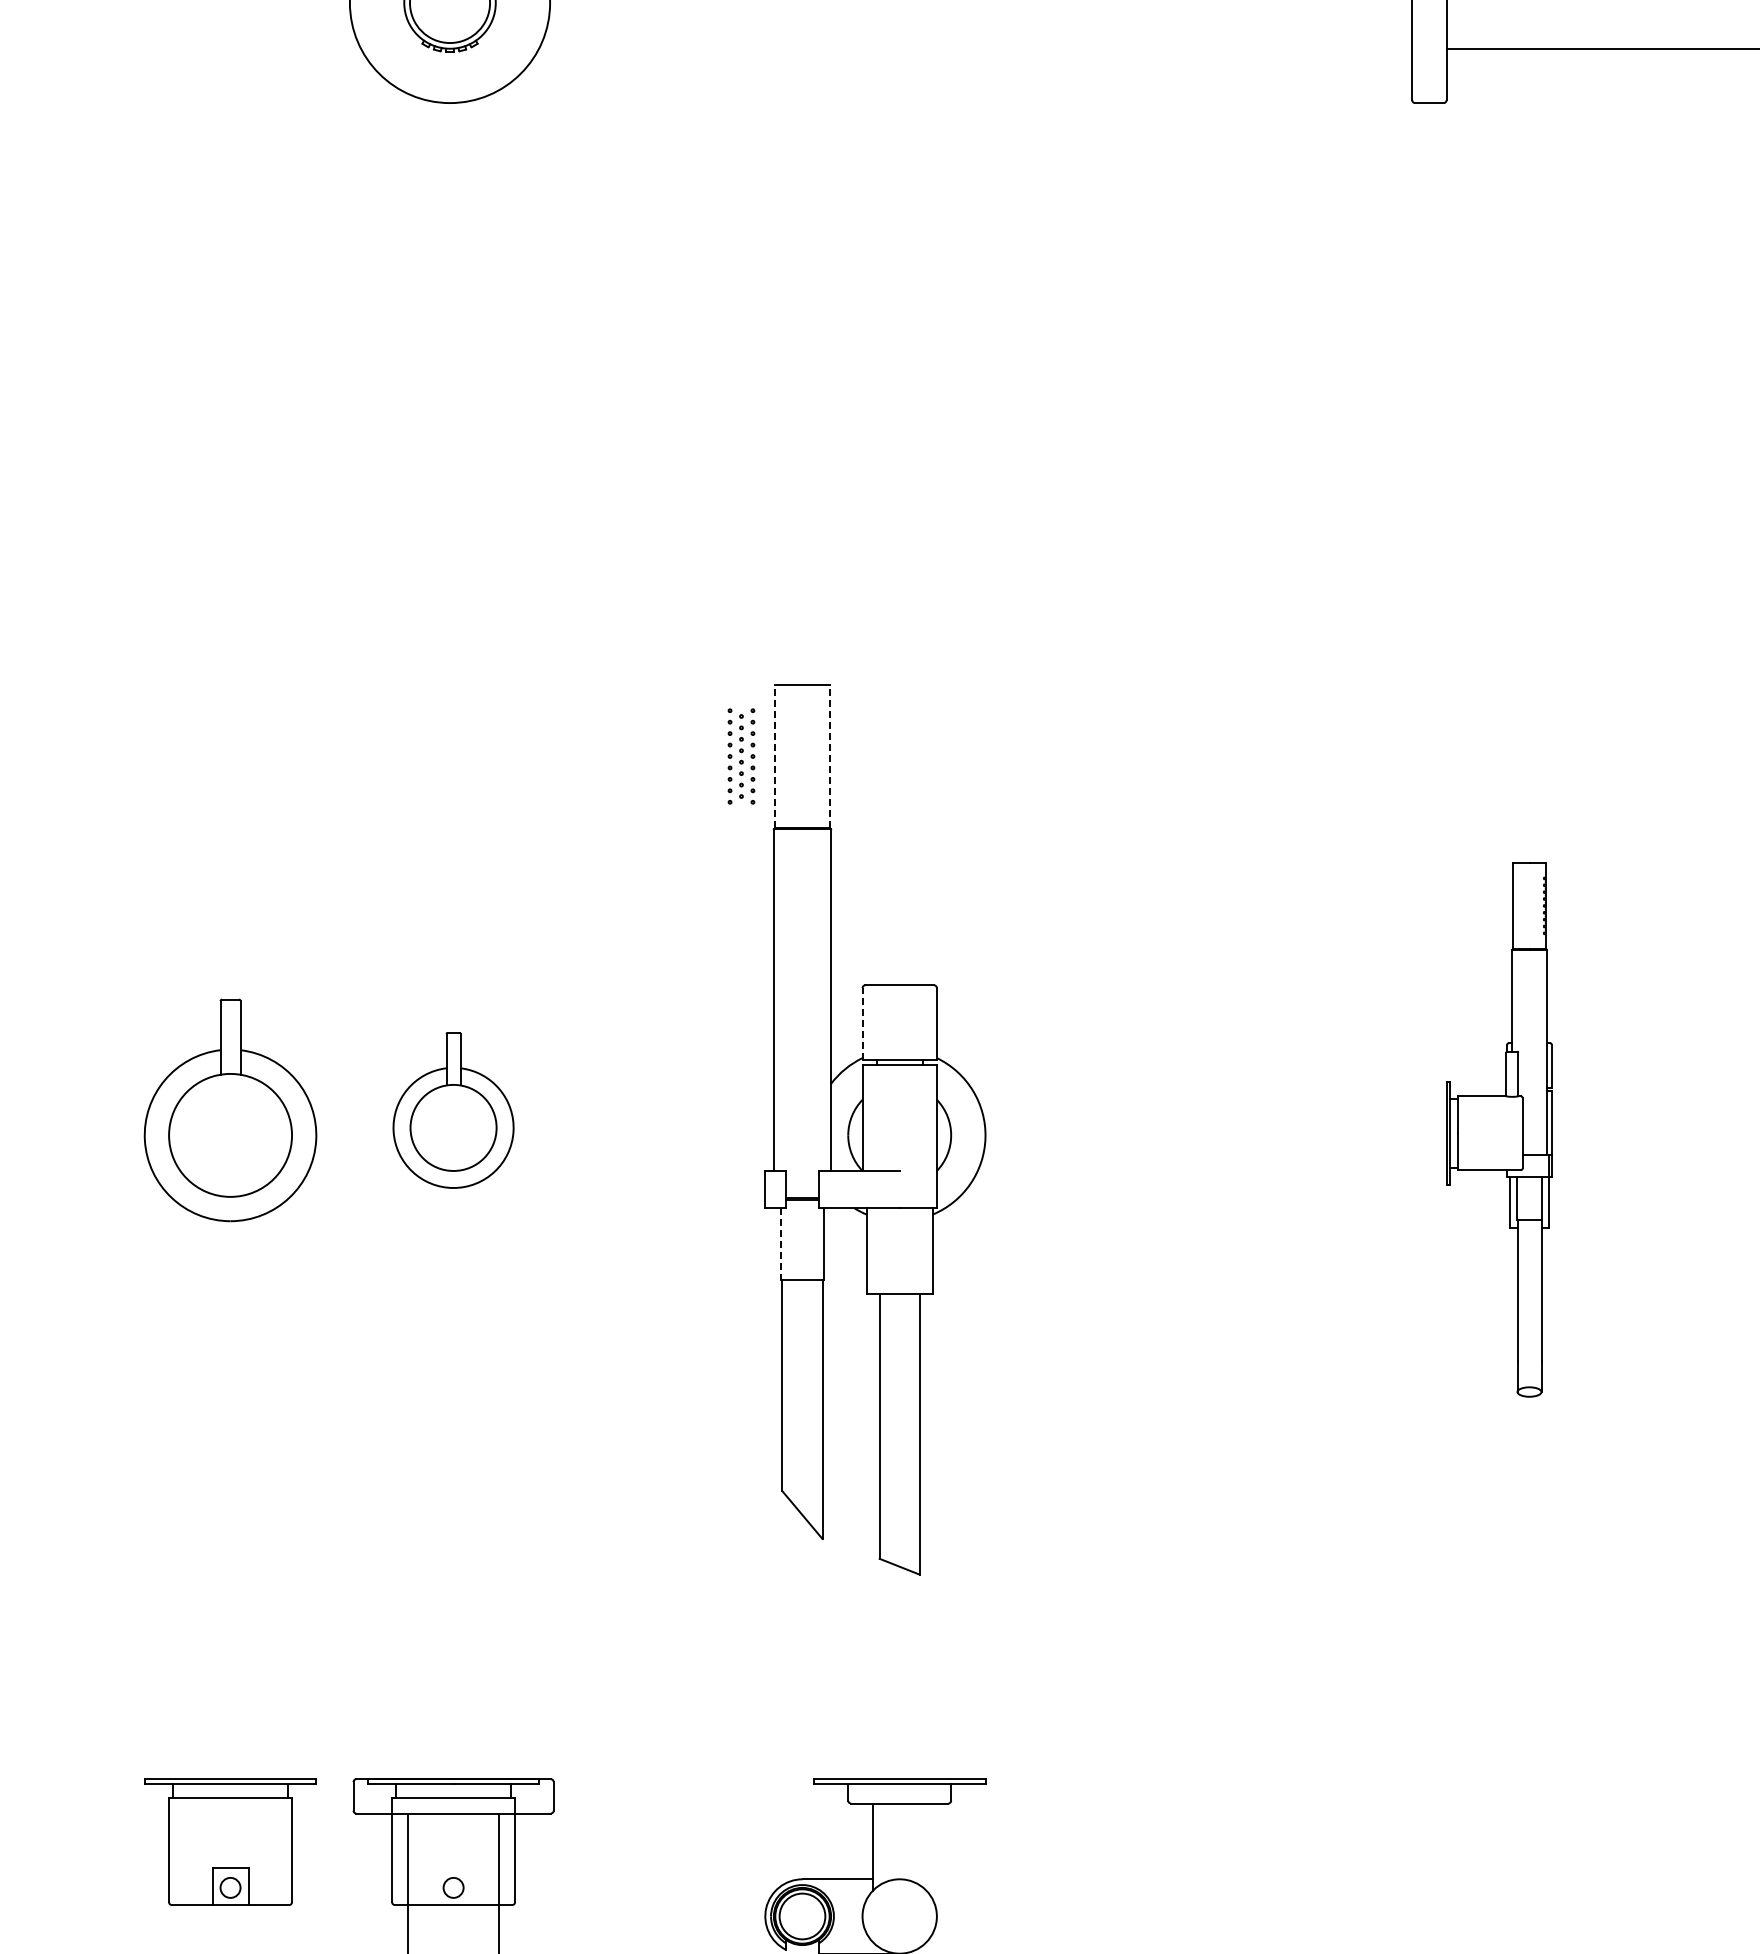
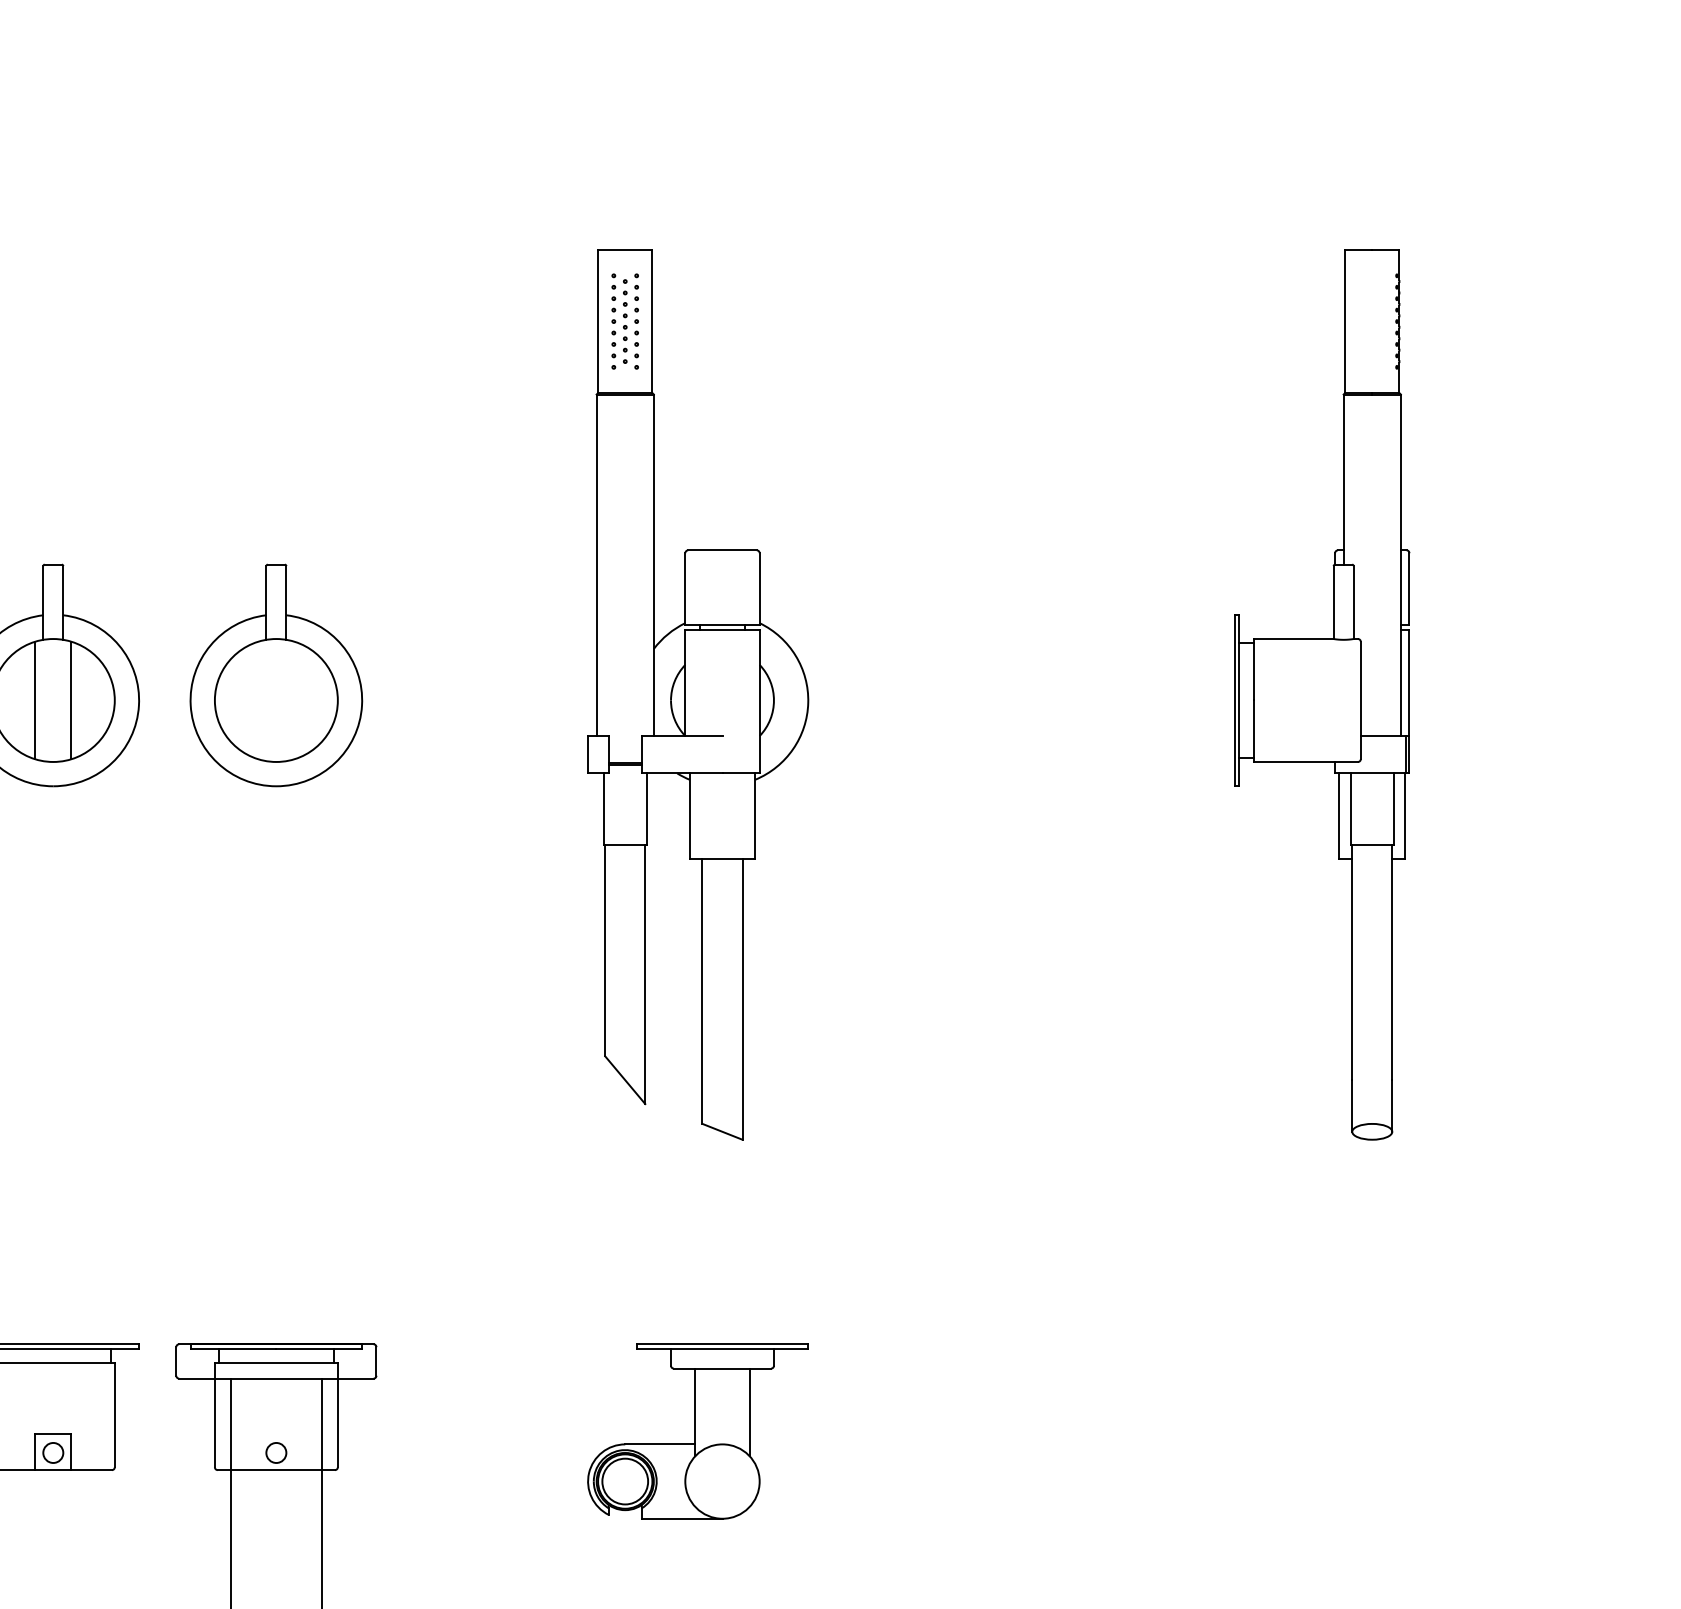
part: (741, 756) -> (625, 321), moved
line: (775, 756) -> (598, 321), dashed -> solid
line: (829, 756) -> (652, 321), dashed -> solid
line: (862, 1023) -> (685, 588), dashed -> solid
part: (453, 1110) -> (276, 675), size x1.43
part: (1499, 1129) -> (1322, 694), size x1.67
line: (212, 1135) -> (35, 700), added
line: (248, 1135) -> (71, 700), added
line: (781, 1244) -> (604, 809), dashed -> solid
line: (926, 1847) -> (749, 1412), added

